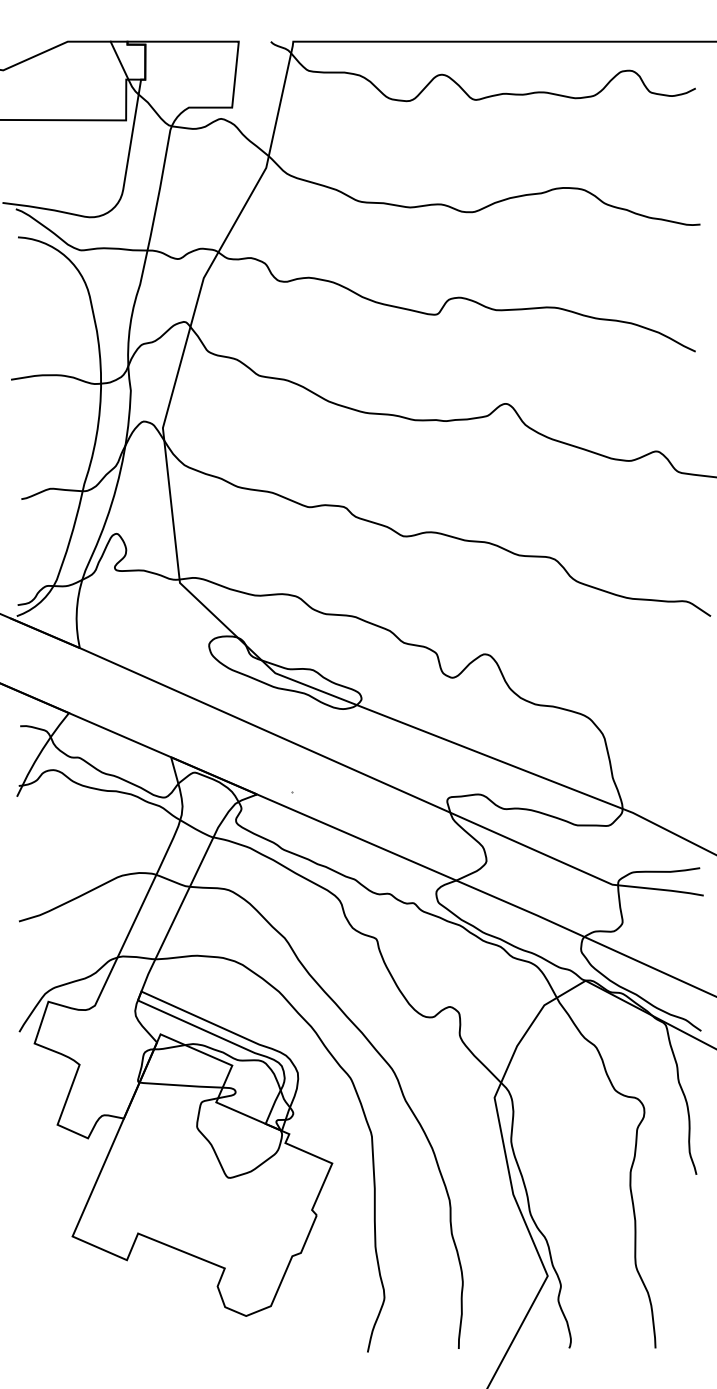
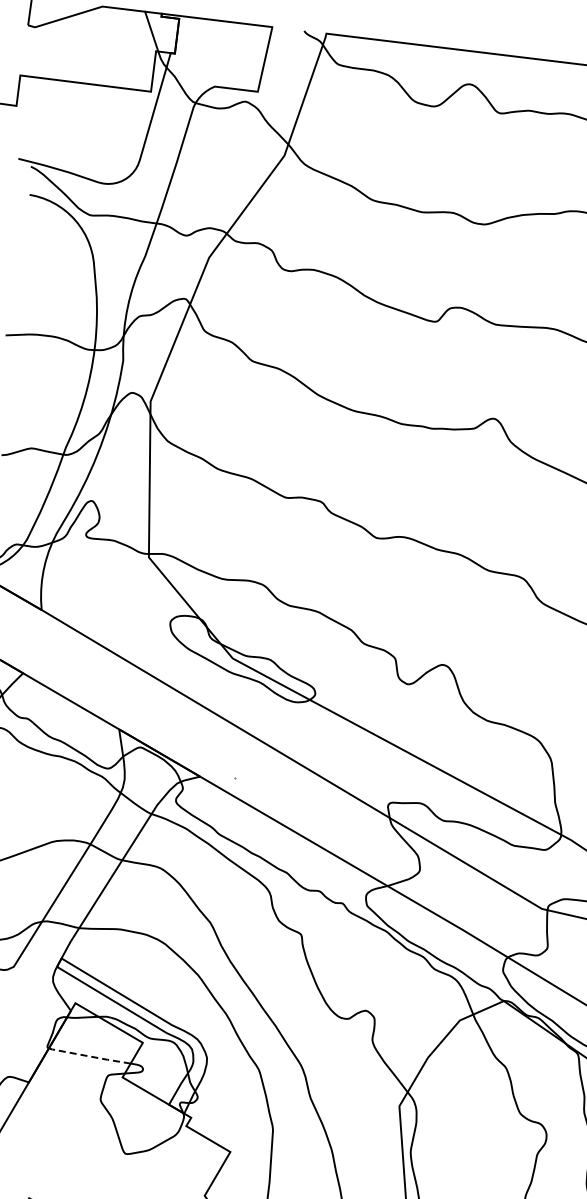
line: (180, 1085) -> (89, 1056), solid -> dashed

